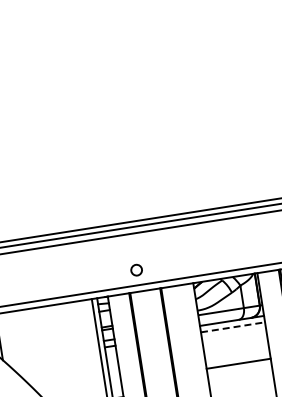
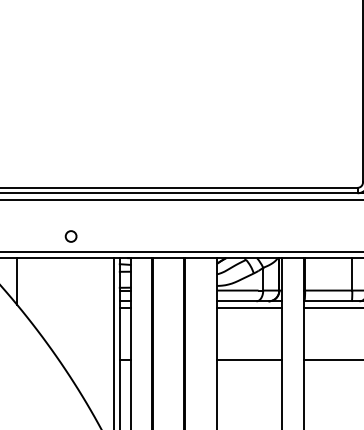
circle: (136, 270) -> (70, 236), moved
line: (233, 326) -> (250, 307), dashed -> solid
line: (238, 363) -> (249, 359), moved

